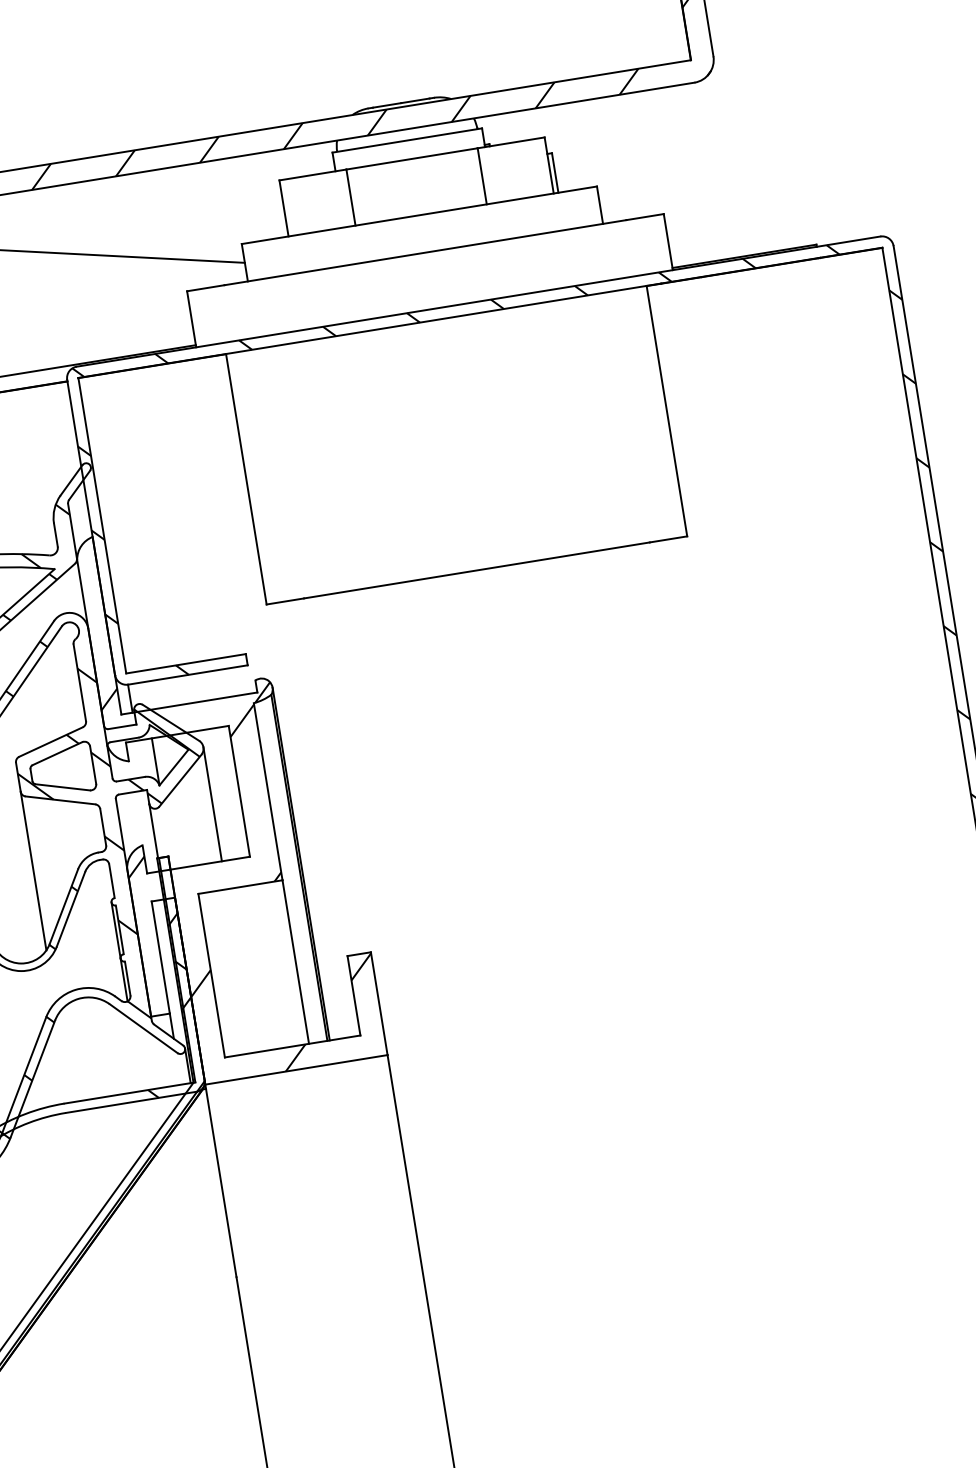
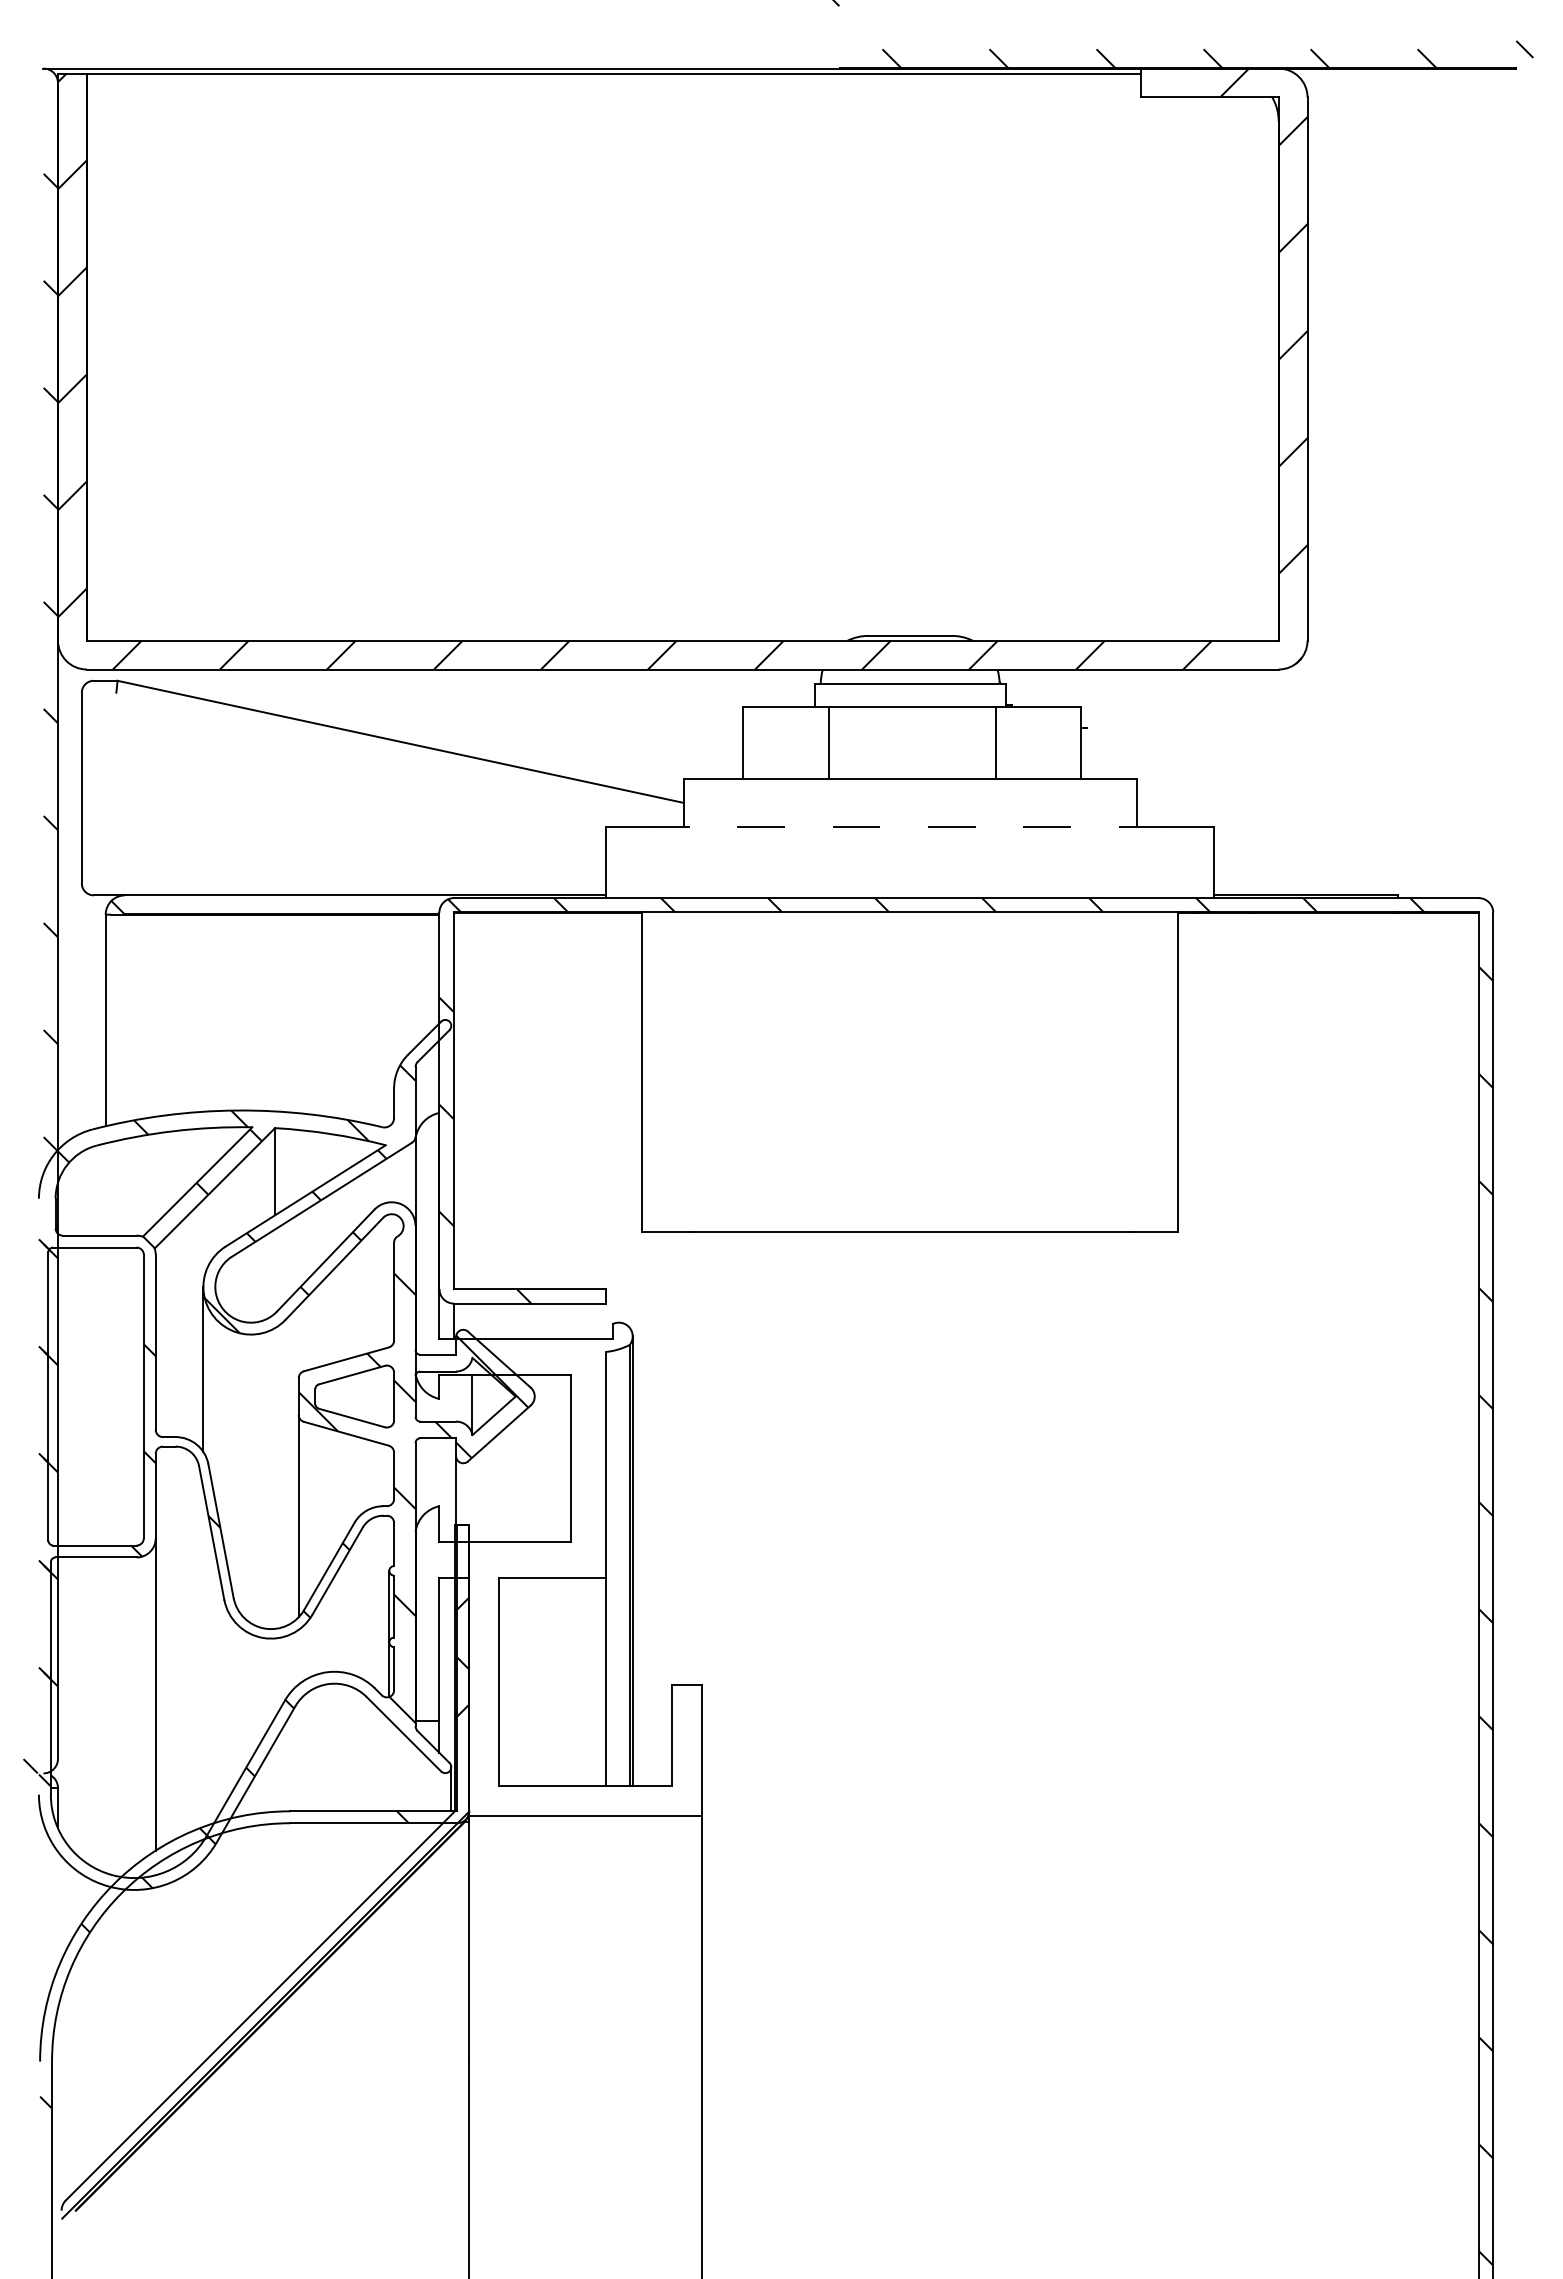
line: (555, 172) -> (1087, 753), removed
line: (424, 252) -> (909, 826), solid -> dashed
line: (212, 803) -> (534, 1468), removed
hatch: (243, 873) -> (558, 1561), removed

